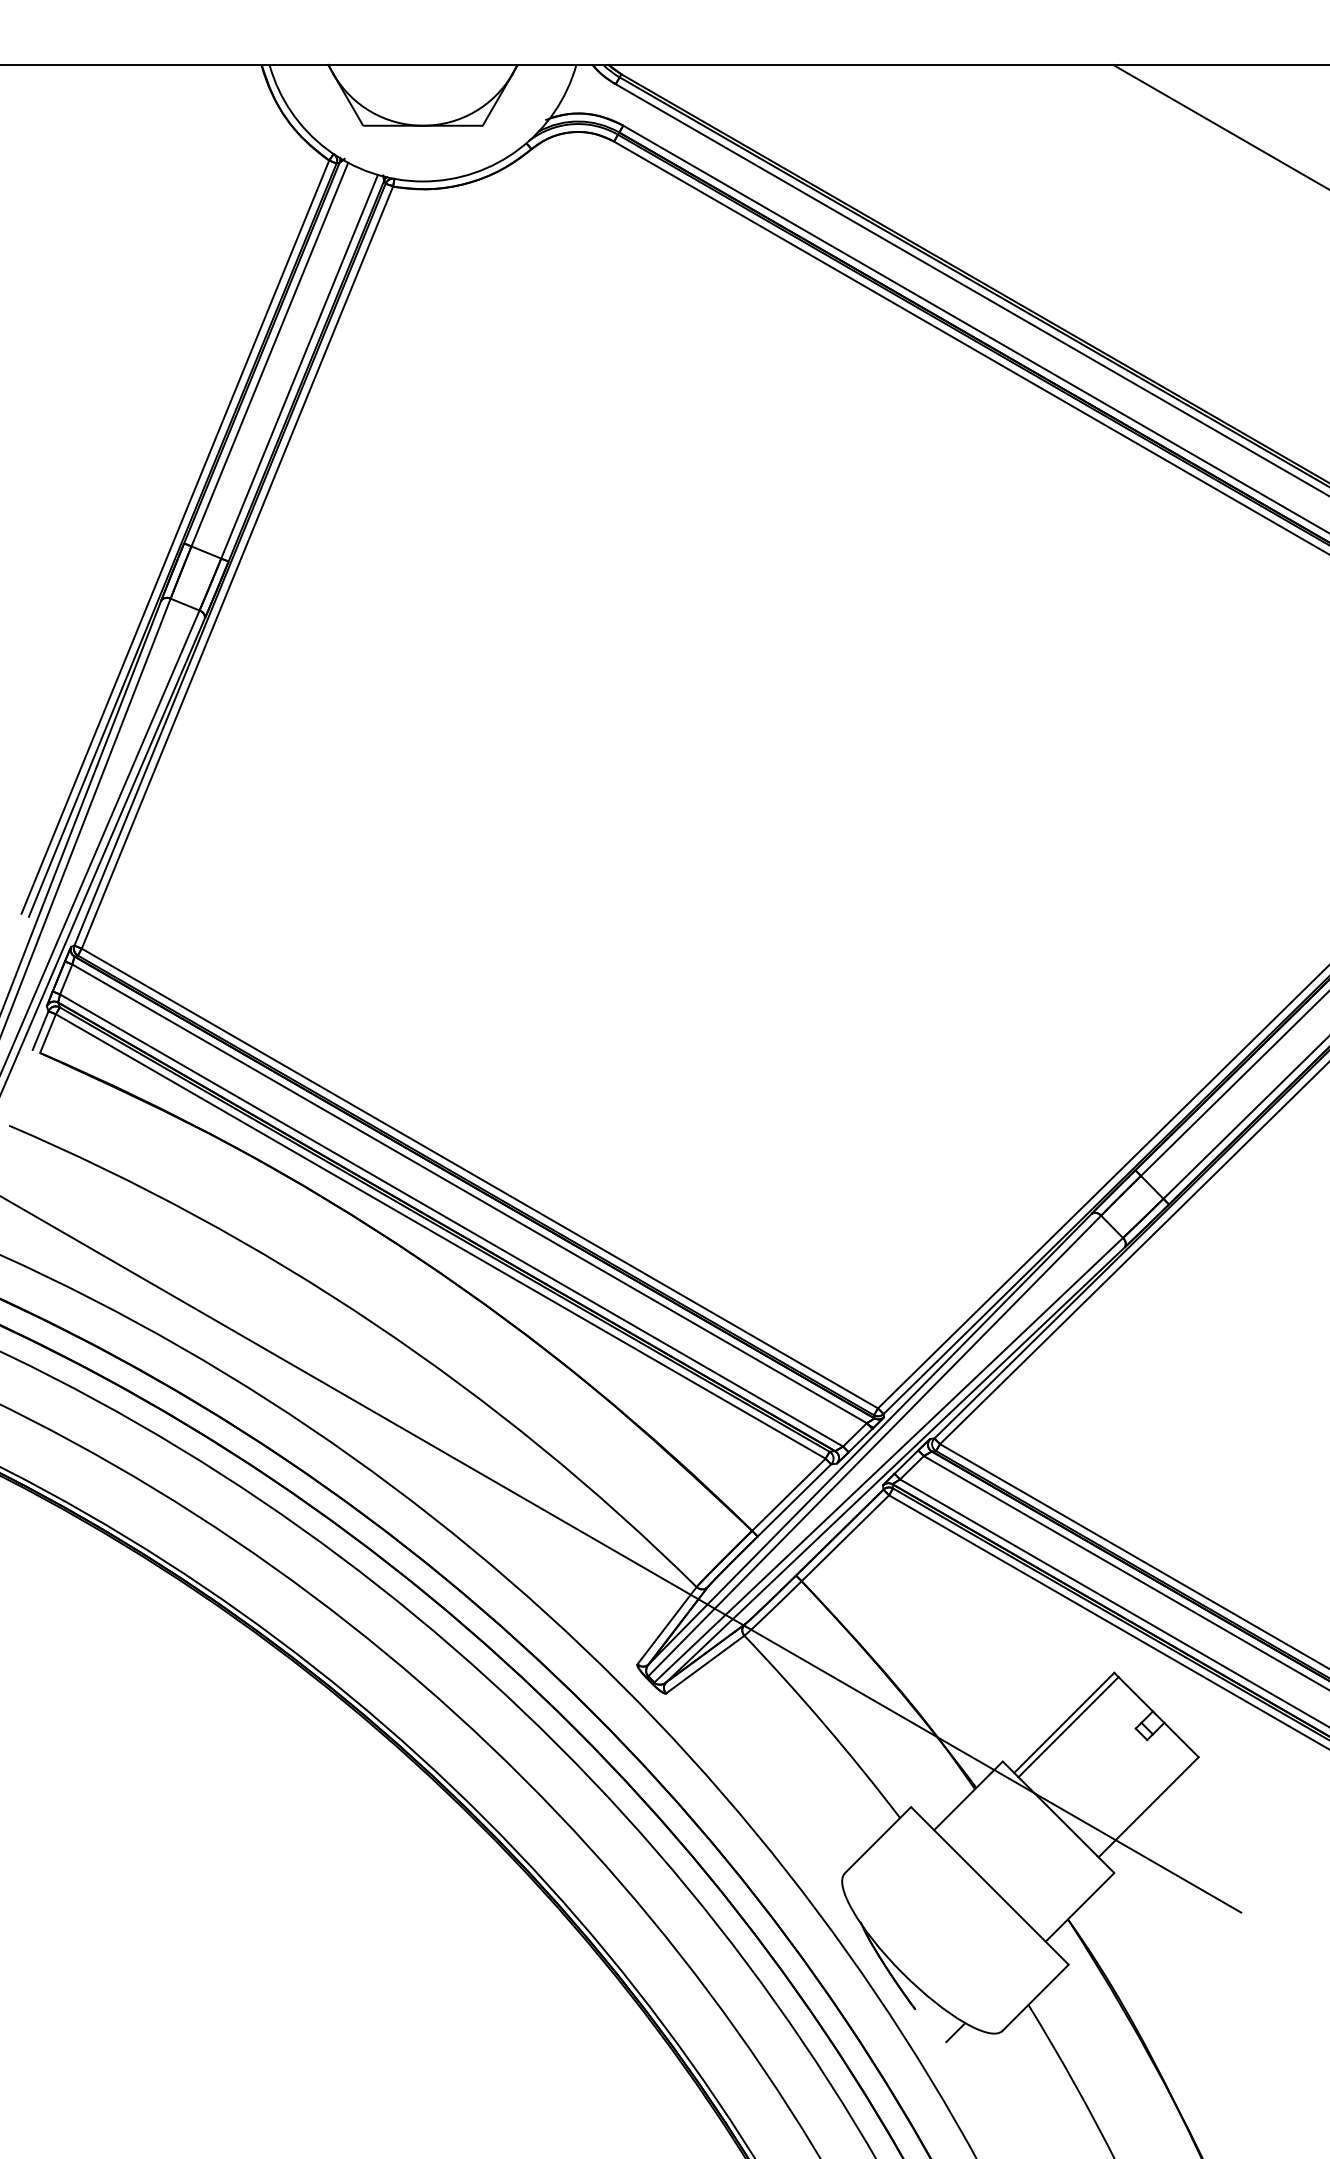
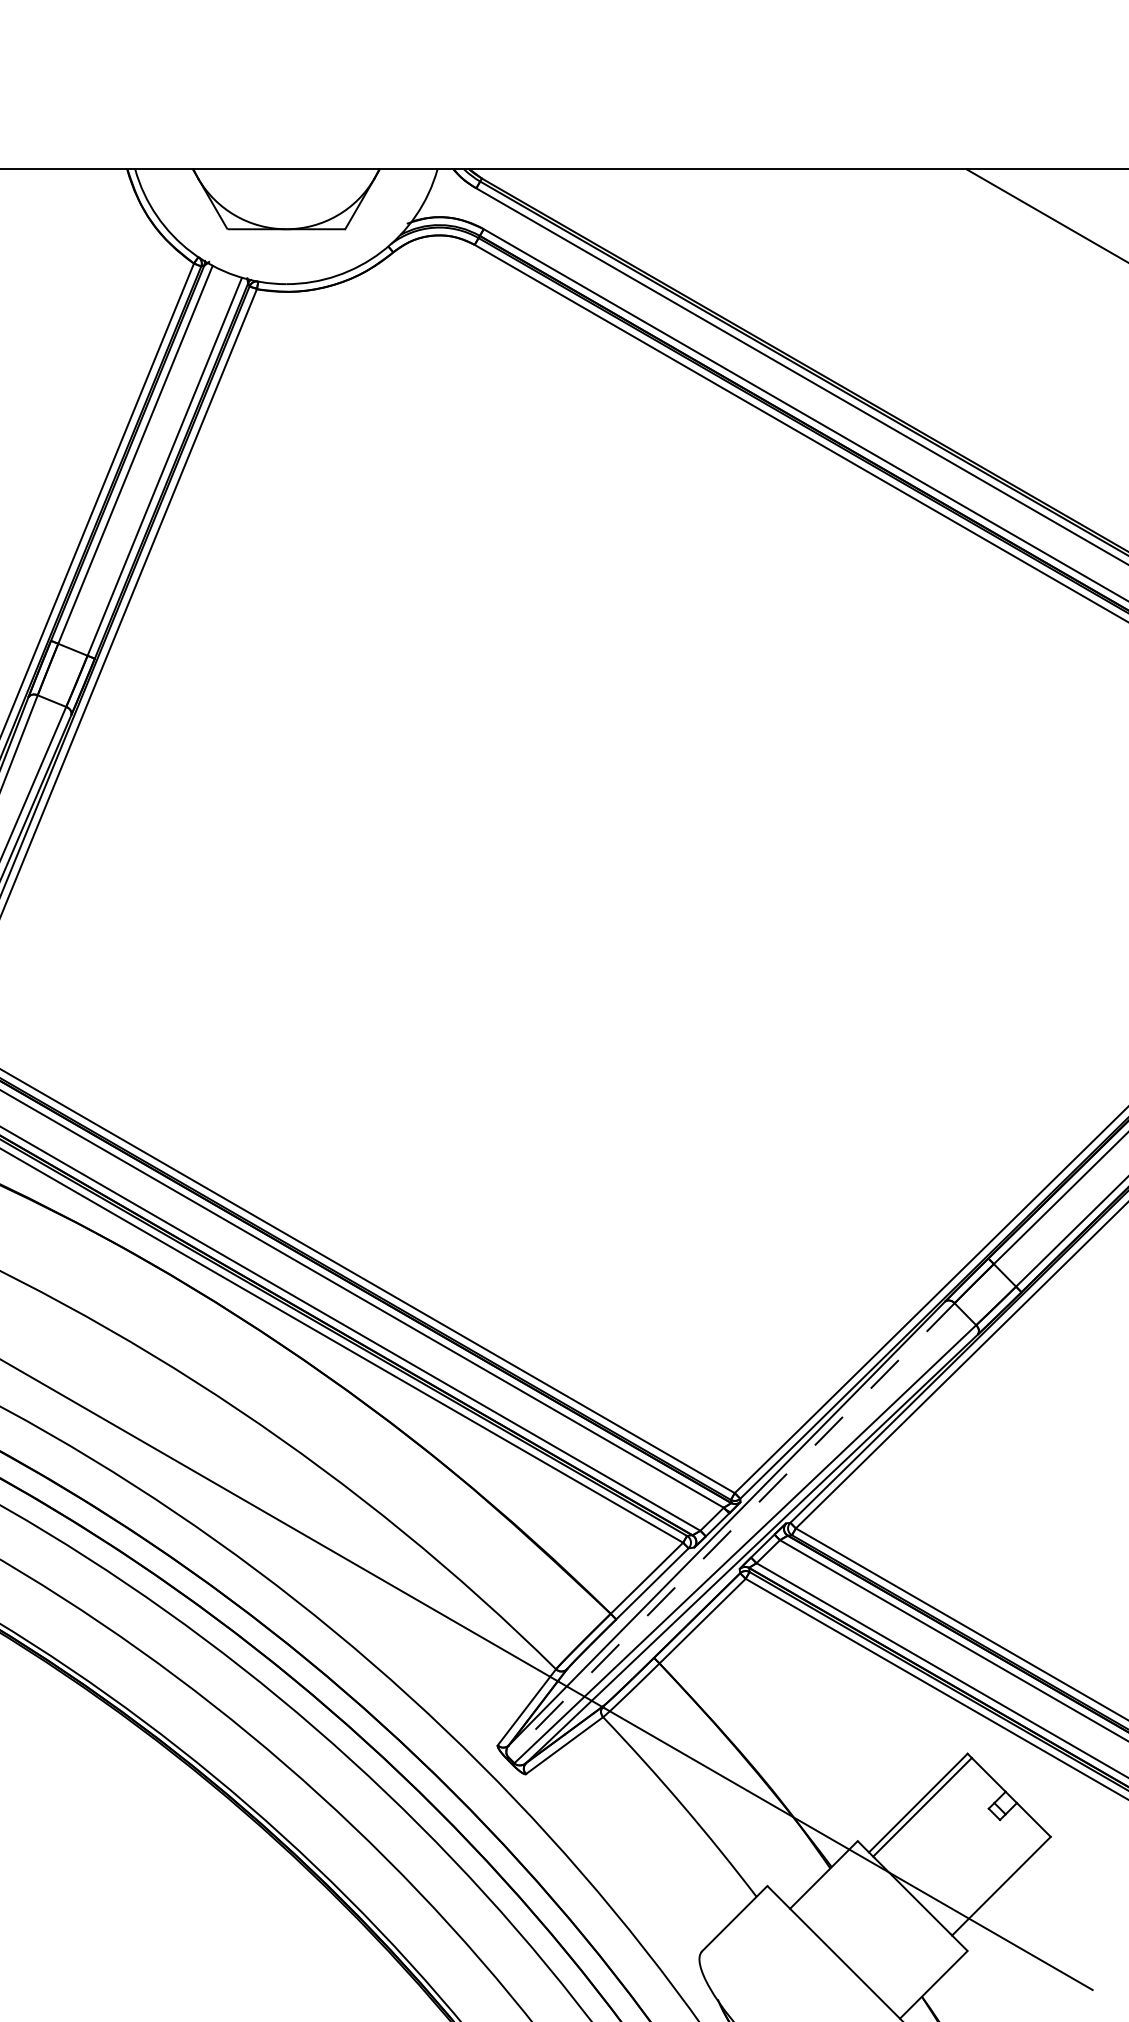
line: (874, 1446) -> (731, 1530), solid -> dashed

